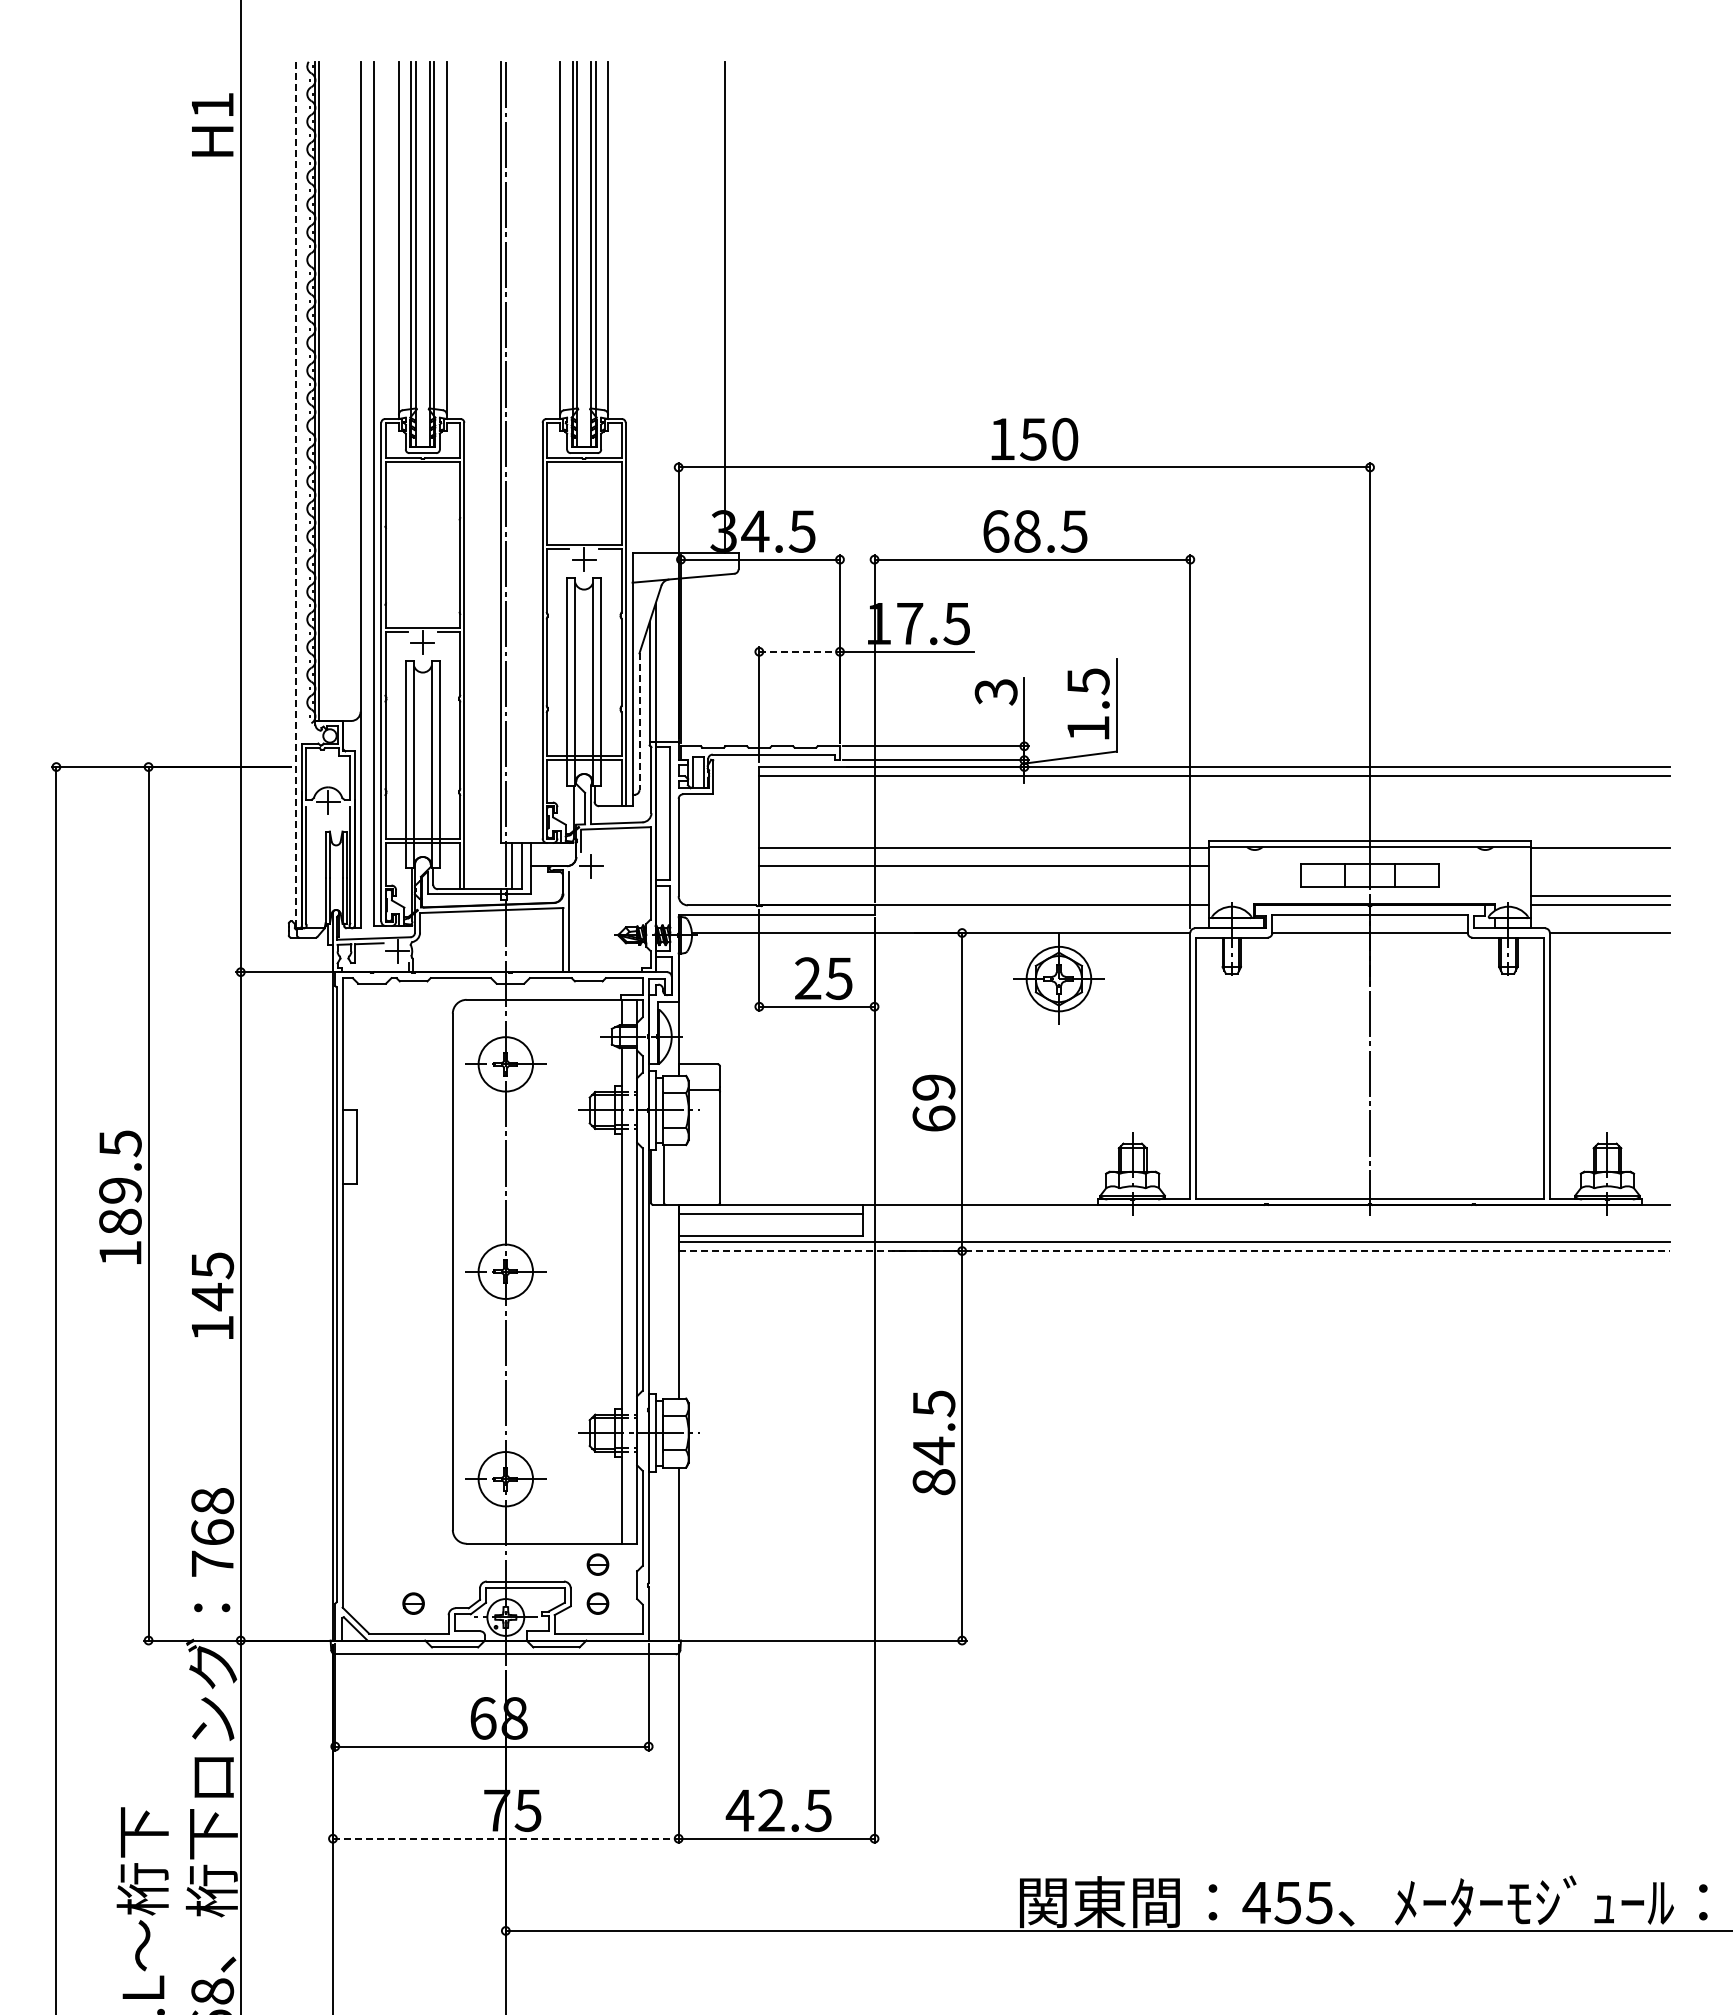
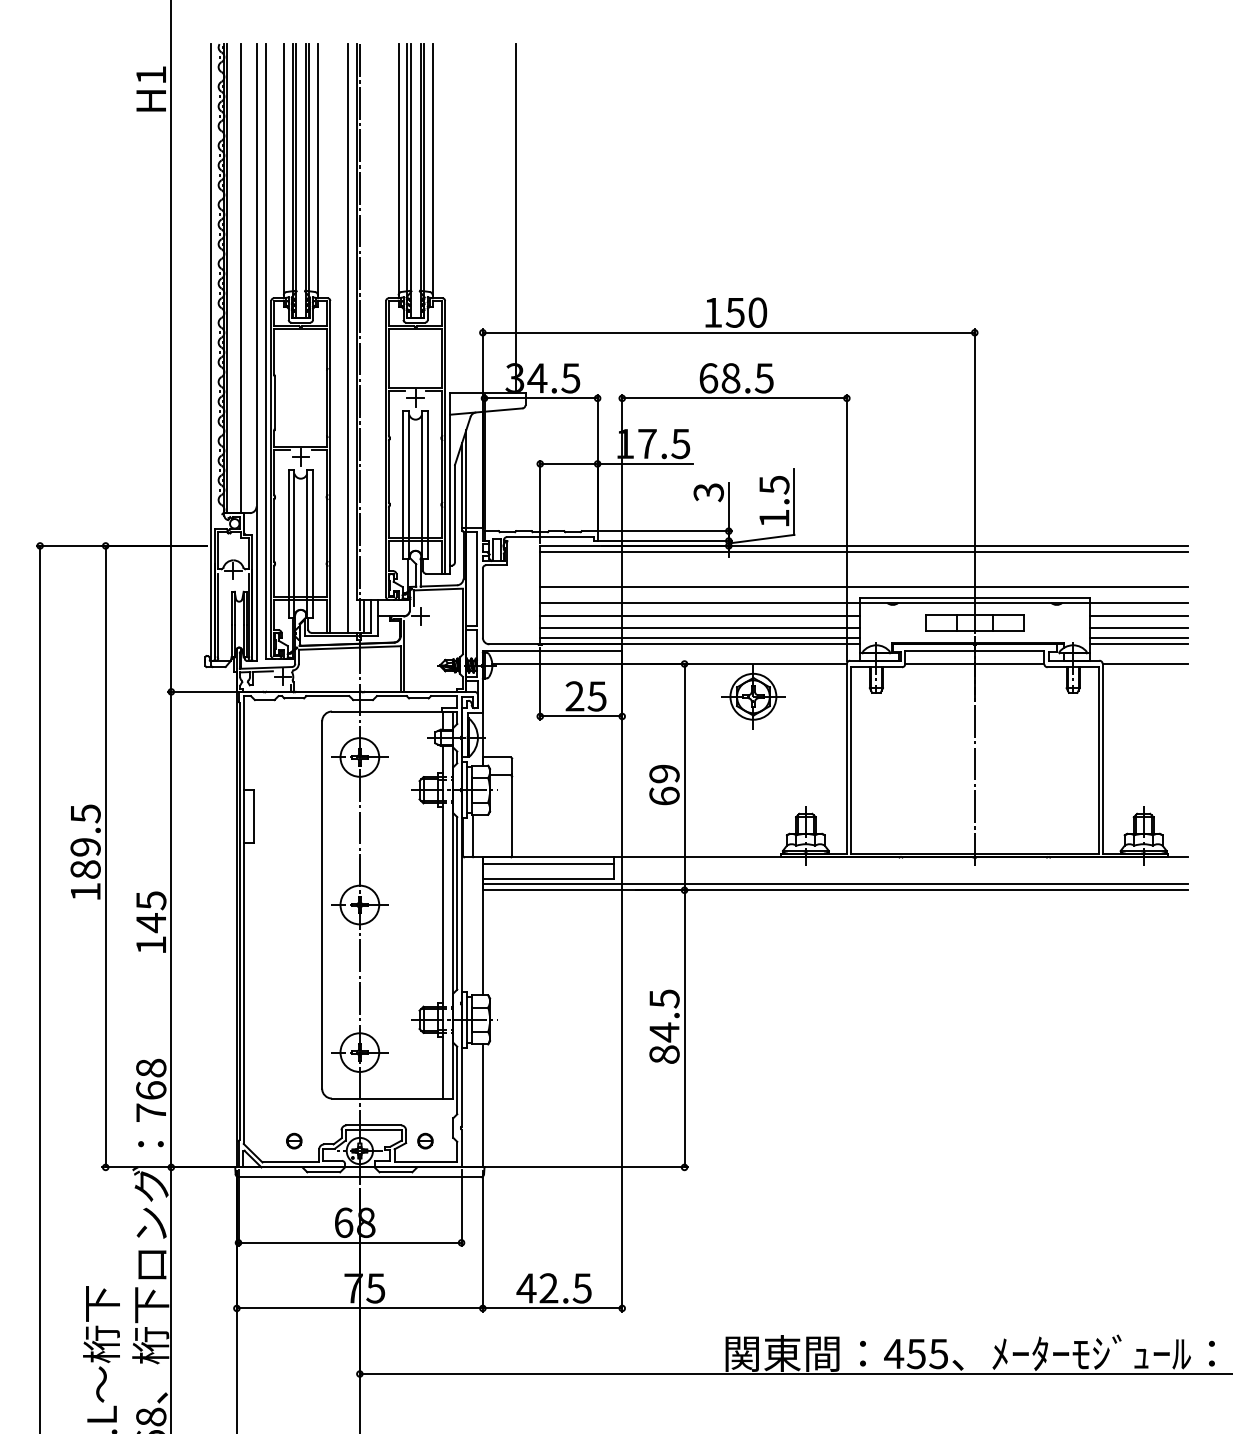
line: (338, 390) -> (240, 278), added
line: (489, 475) -> (348, 338), added
line: (296, 495) -> (210, 352), dashed -> solid
line: (800, 651) -> (569, 463), dashed -> solid
line: (639, 722) -> (454, 514), dashed -> solid
line: (1214, 824) -> (864, 586), added
line: (1600, 866) -> (1138, 616), added
line: (983, 882) -> (699, 628), added
line: (1600, 882) -> (1138, 628), added
line: (983, 896) -> (699, 638), added
line: (1174, 1251) -> (835, 890), dashed -> solid
part: (597, 1564) -> (425, 1113), removed
line: (505, 1838) -> (359, 1308), dashed -> solid

